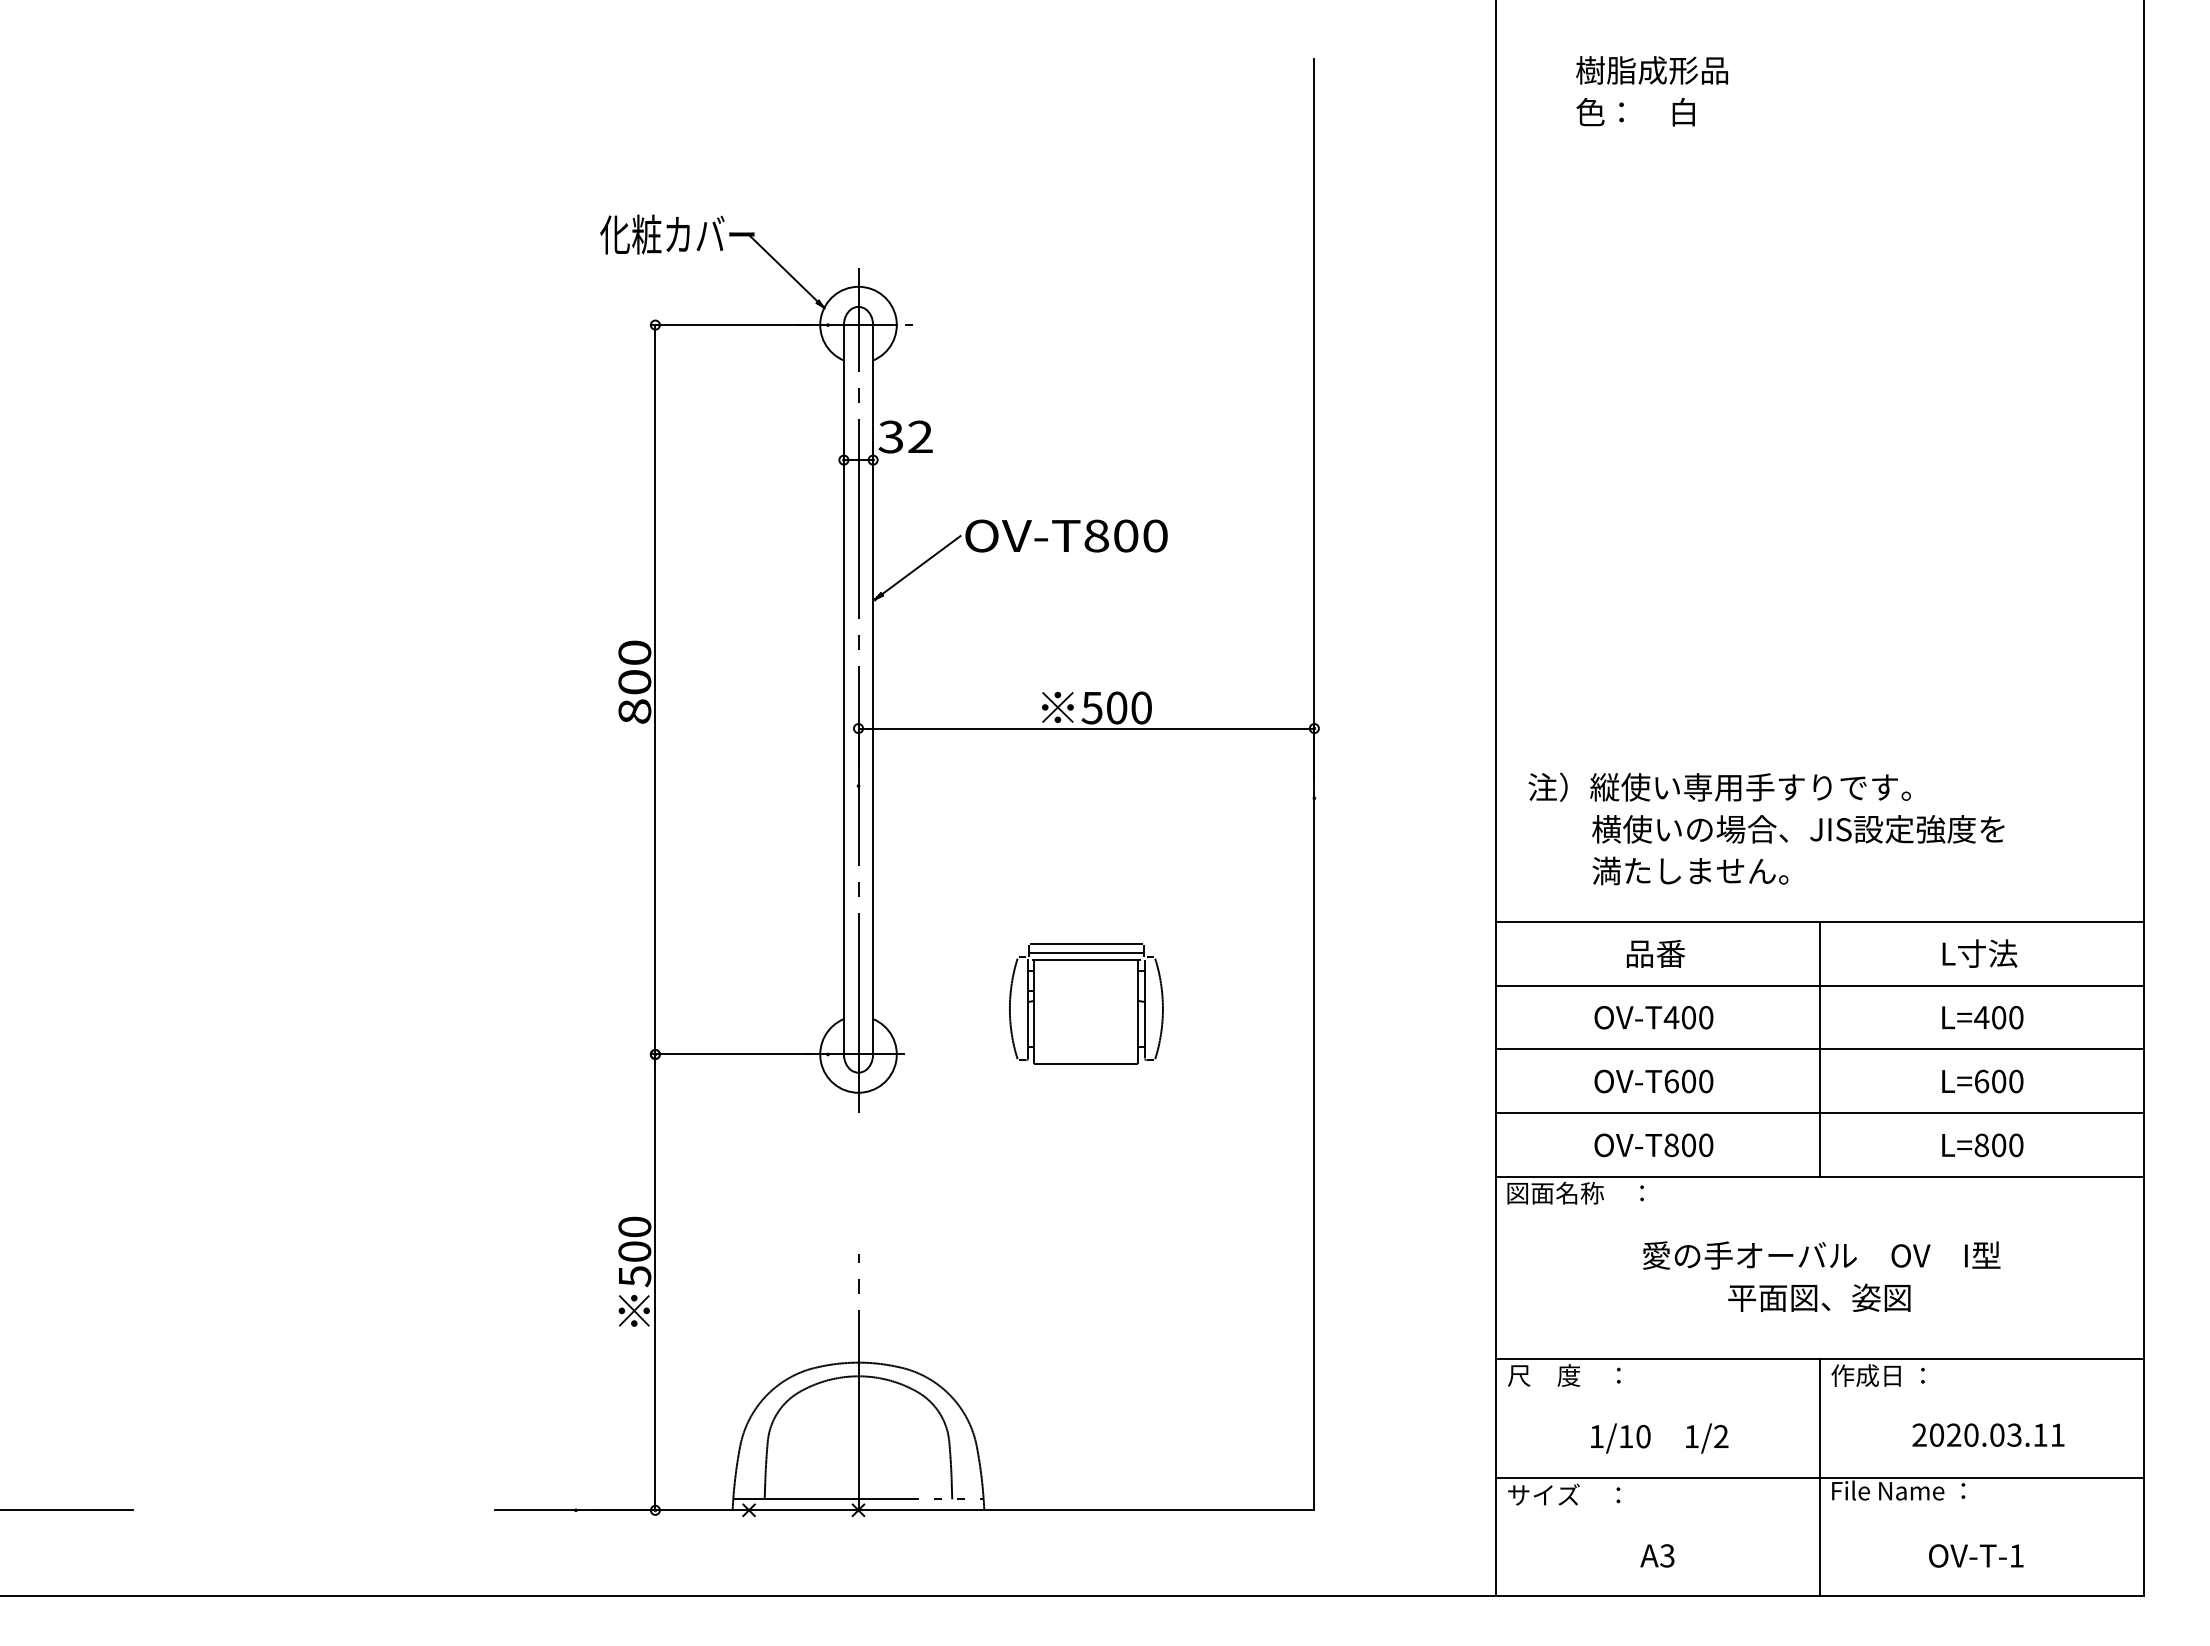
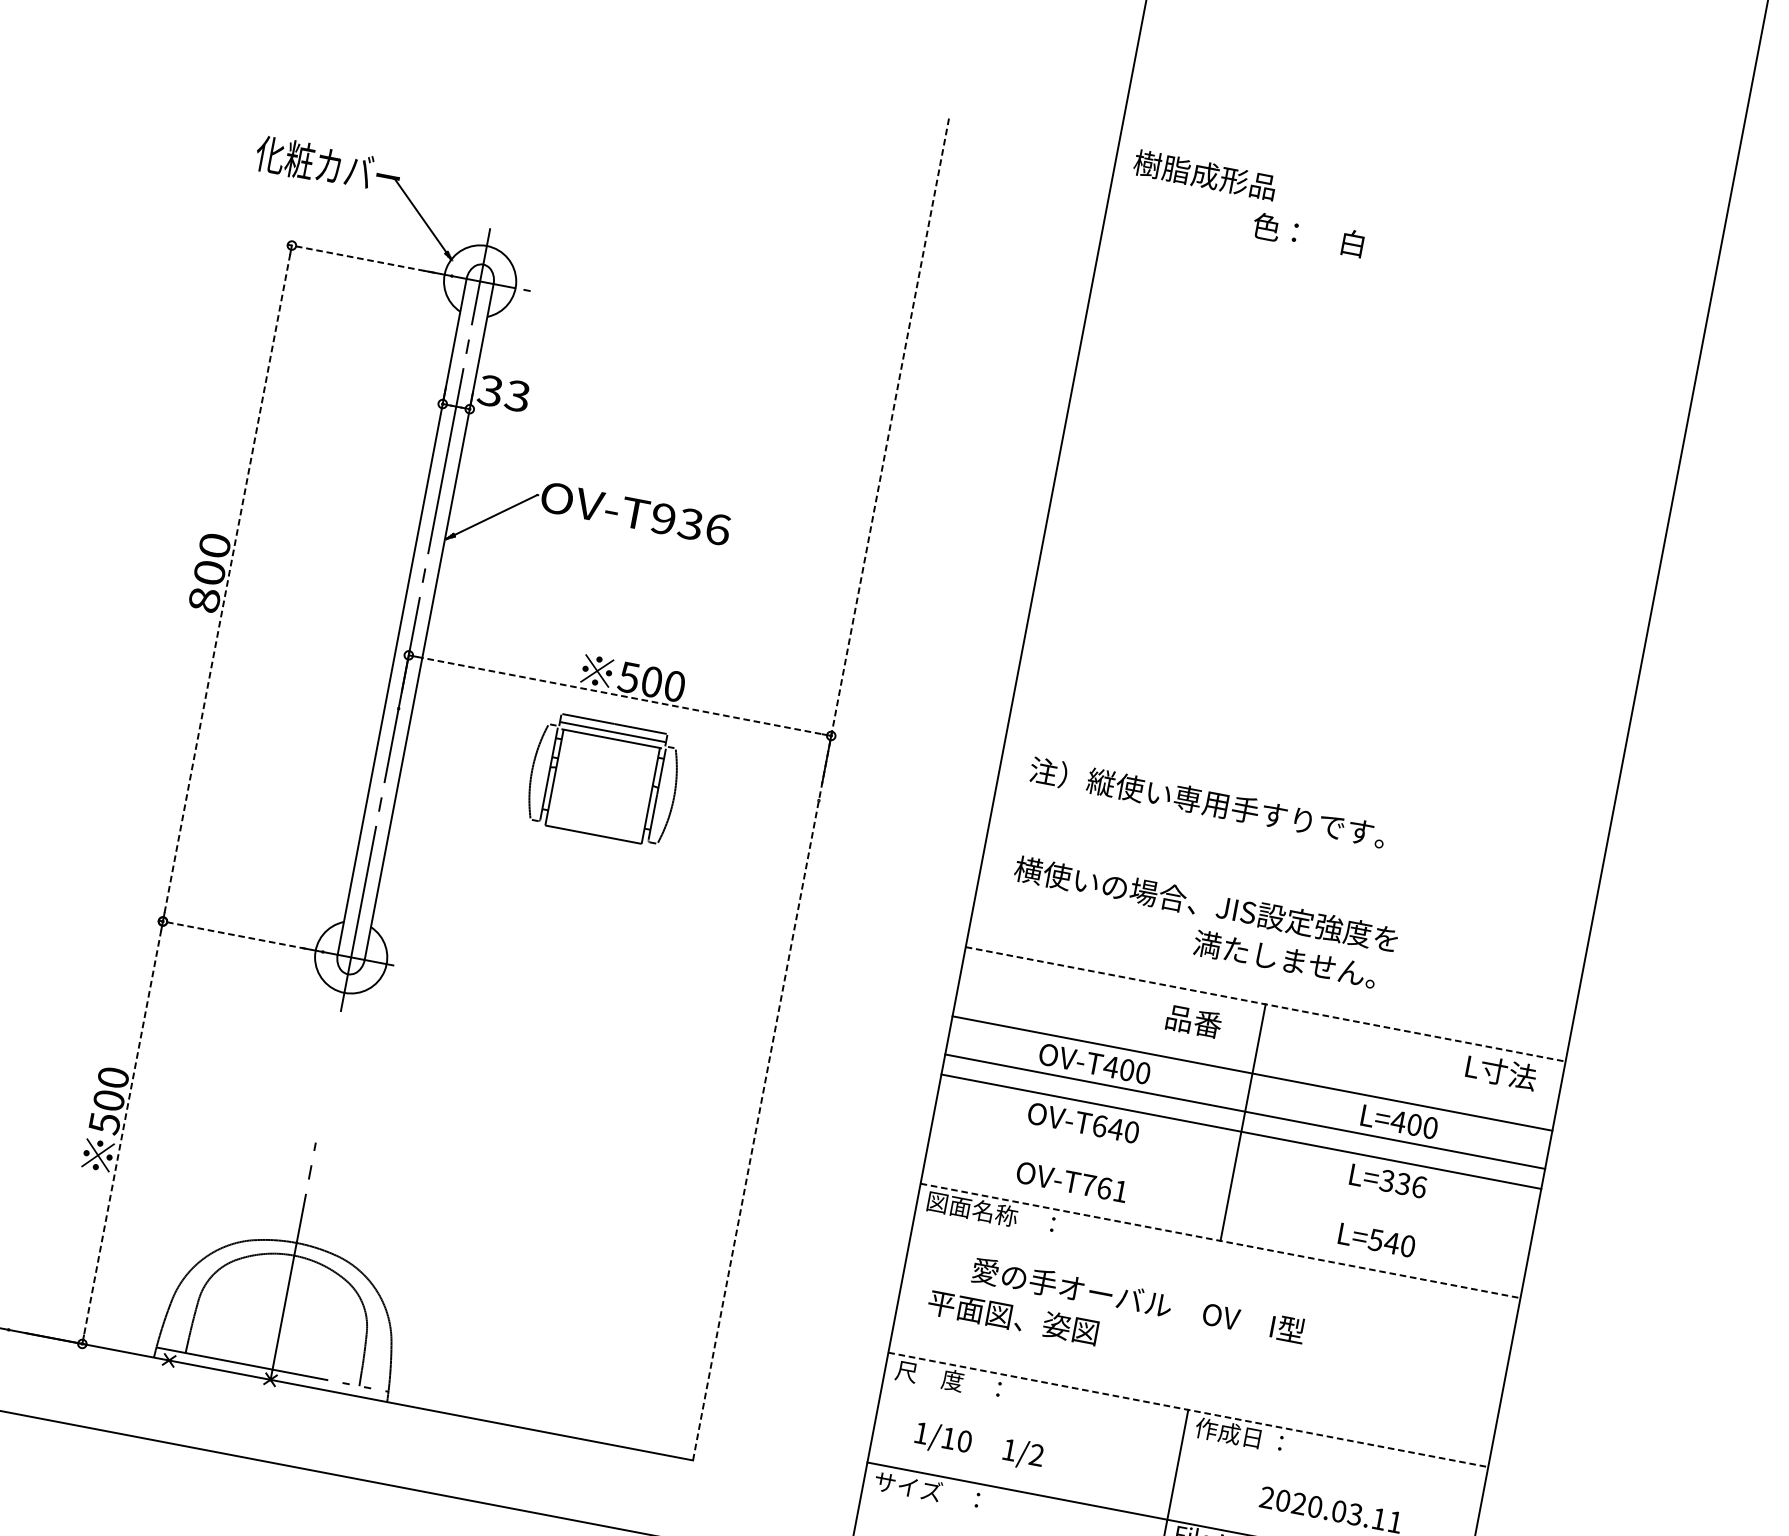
text: (1651, 70) -> (1204, 175), moved
text: (1635, 112) -> (1308, 235), moved
line: (729, 325) -> (360, 259), solid -> dashed
text: (919, 437) -> (516, 396), 32 -> 33
text: (1125, 535) -> (690, 523), OV-T800 -> OV-T936
line: (655, 689) -> (227, 583), solid -> dashed
line: (1086, 728) -> (620, 695), solid -> dashed
line: (1314, 784) -> (821, 787), solid -> dashed
text: (1719, 786) -> (1207, 801), moved
text: (1798, 829) -> (1206, 904), moved
text: (1690, 870) -> (1285, 958), moved
line: (1820, 921) -> (1266, 1004), solid -> dashed
text: (1655, 953) -> (1193, 1021), moved
text: (1979, 953) -> (1500, 1072), moved
line: (1819, 985) -> (1244, 1111), moved
part: (1086, 1003) -> (604, 779), moved
line: (1819, 1049) -> (1251, 1073), moved
line: (729, 1054) -> (231, 934), solid -> dashed
text: (1688, 1081) -> (1115, 1129), OV-T600 -> OV-T640
text: (1998, 1081) -> (1402, 1183), L=600 -> L=336
line: (1819, 1113) -> (1240, 1131), moved
text: (1688, 1145) -> (1104, 1188), OV-T800 -> OV-T761
text: (1990, 1145) -> (1384, 1241), L=800 -> L=540
line: (1820, 1177) -> (1220, 1241), solid -> dashed
text: (1821, 1255) -> (1138, 1300), moved
line: (655, 1282) -> (122, 1132), solid -> dashed
text: (1819, 1297) -> (1013, 1317), moved
line: (1820, 1359) -> (1188, 1410), solid -> dashed
text: (1659, 1438) -> (979, 1446), moved

